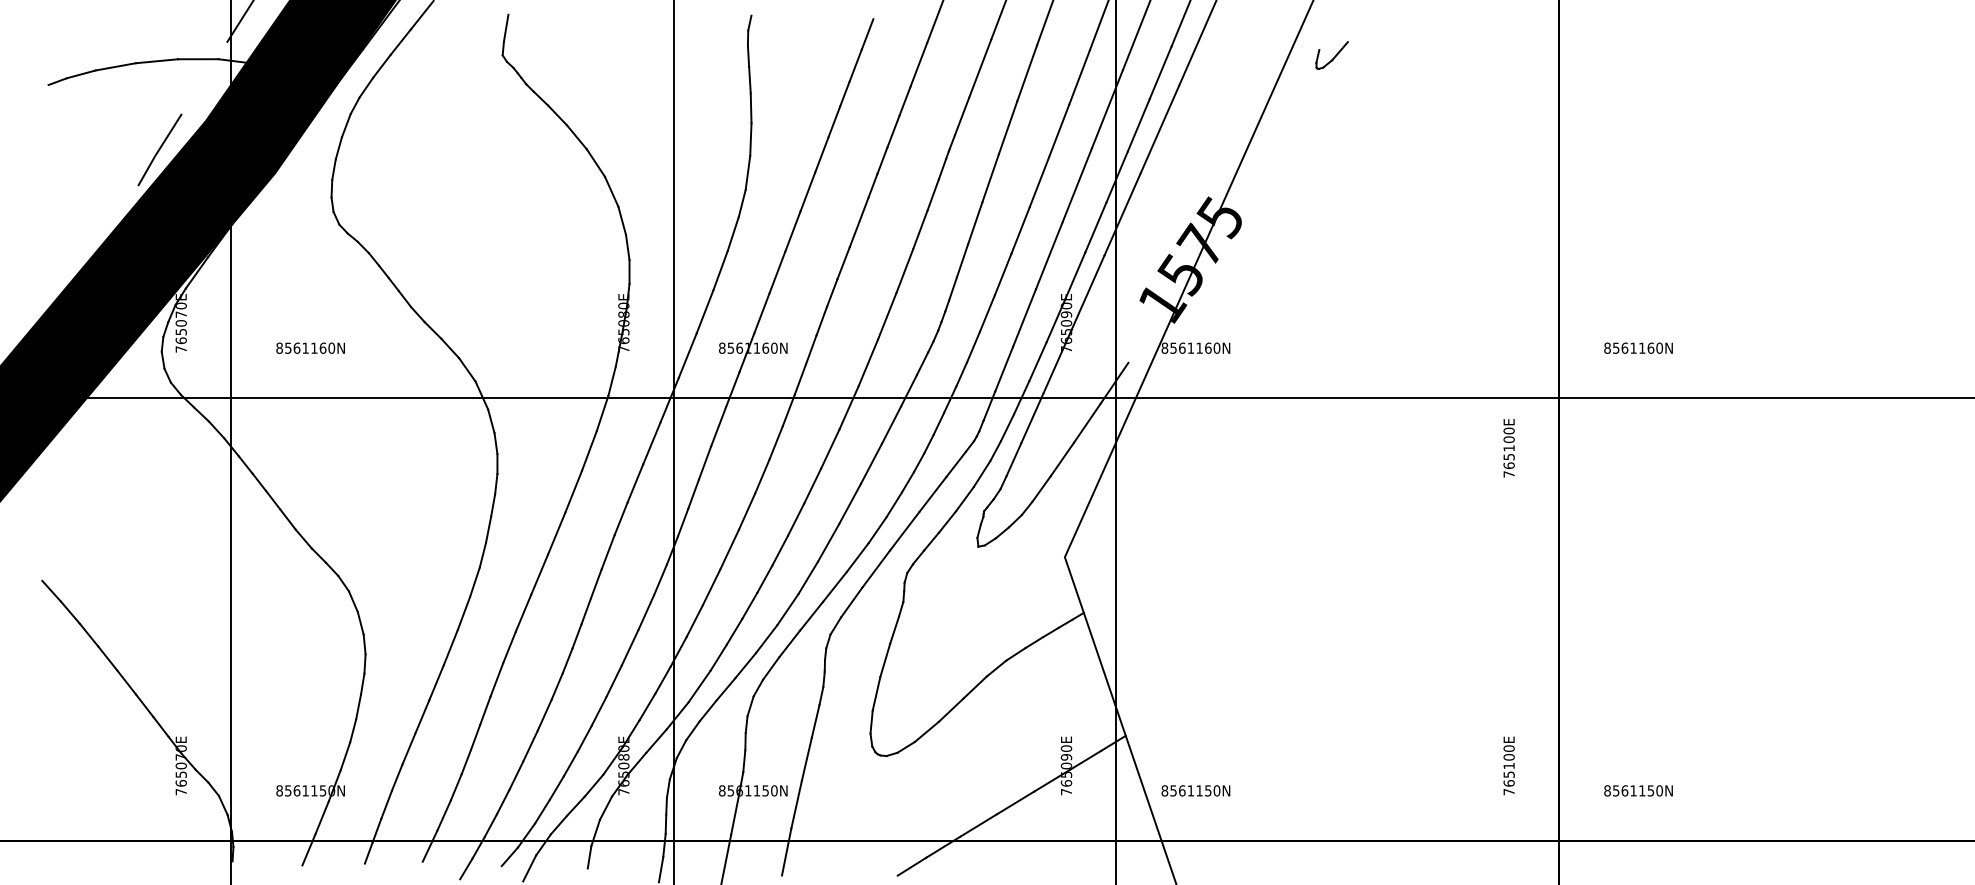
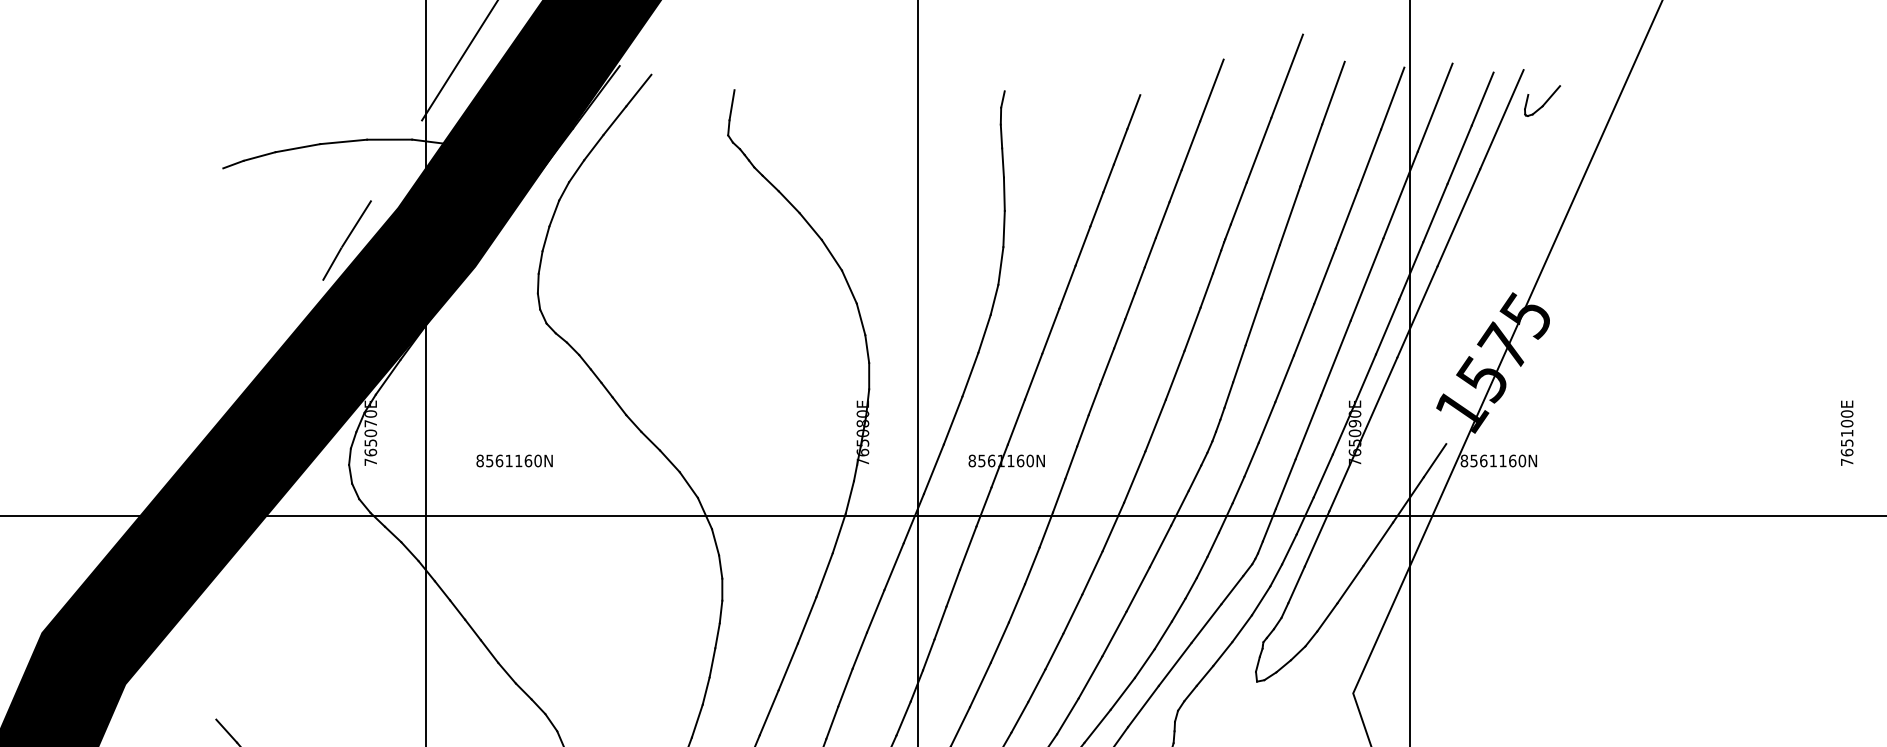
part: (1331, 55) -> (1541, 101), moved
line: (1138, 347) -> (1435, 460), added
text: (1508, 448) -> (1846, 433), moved

